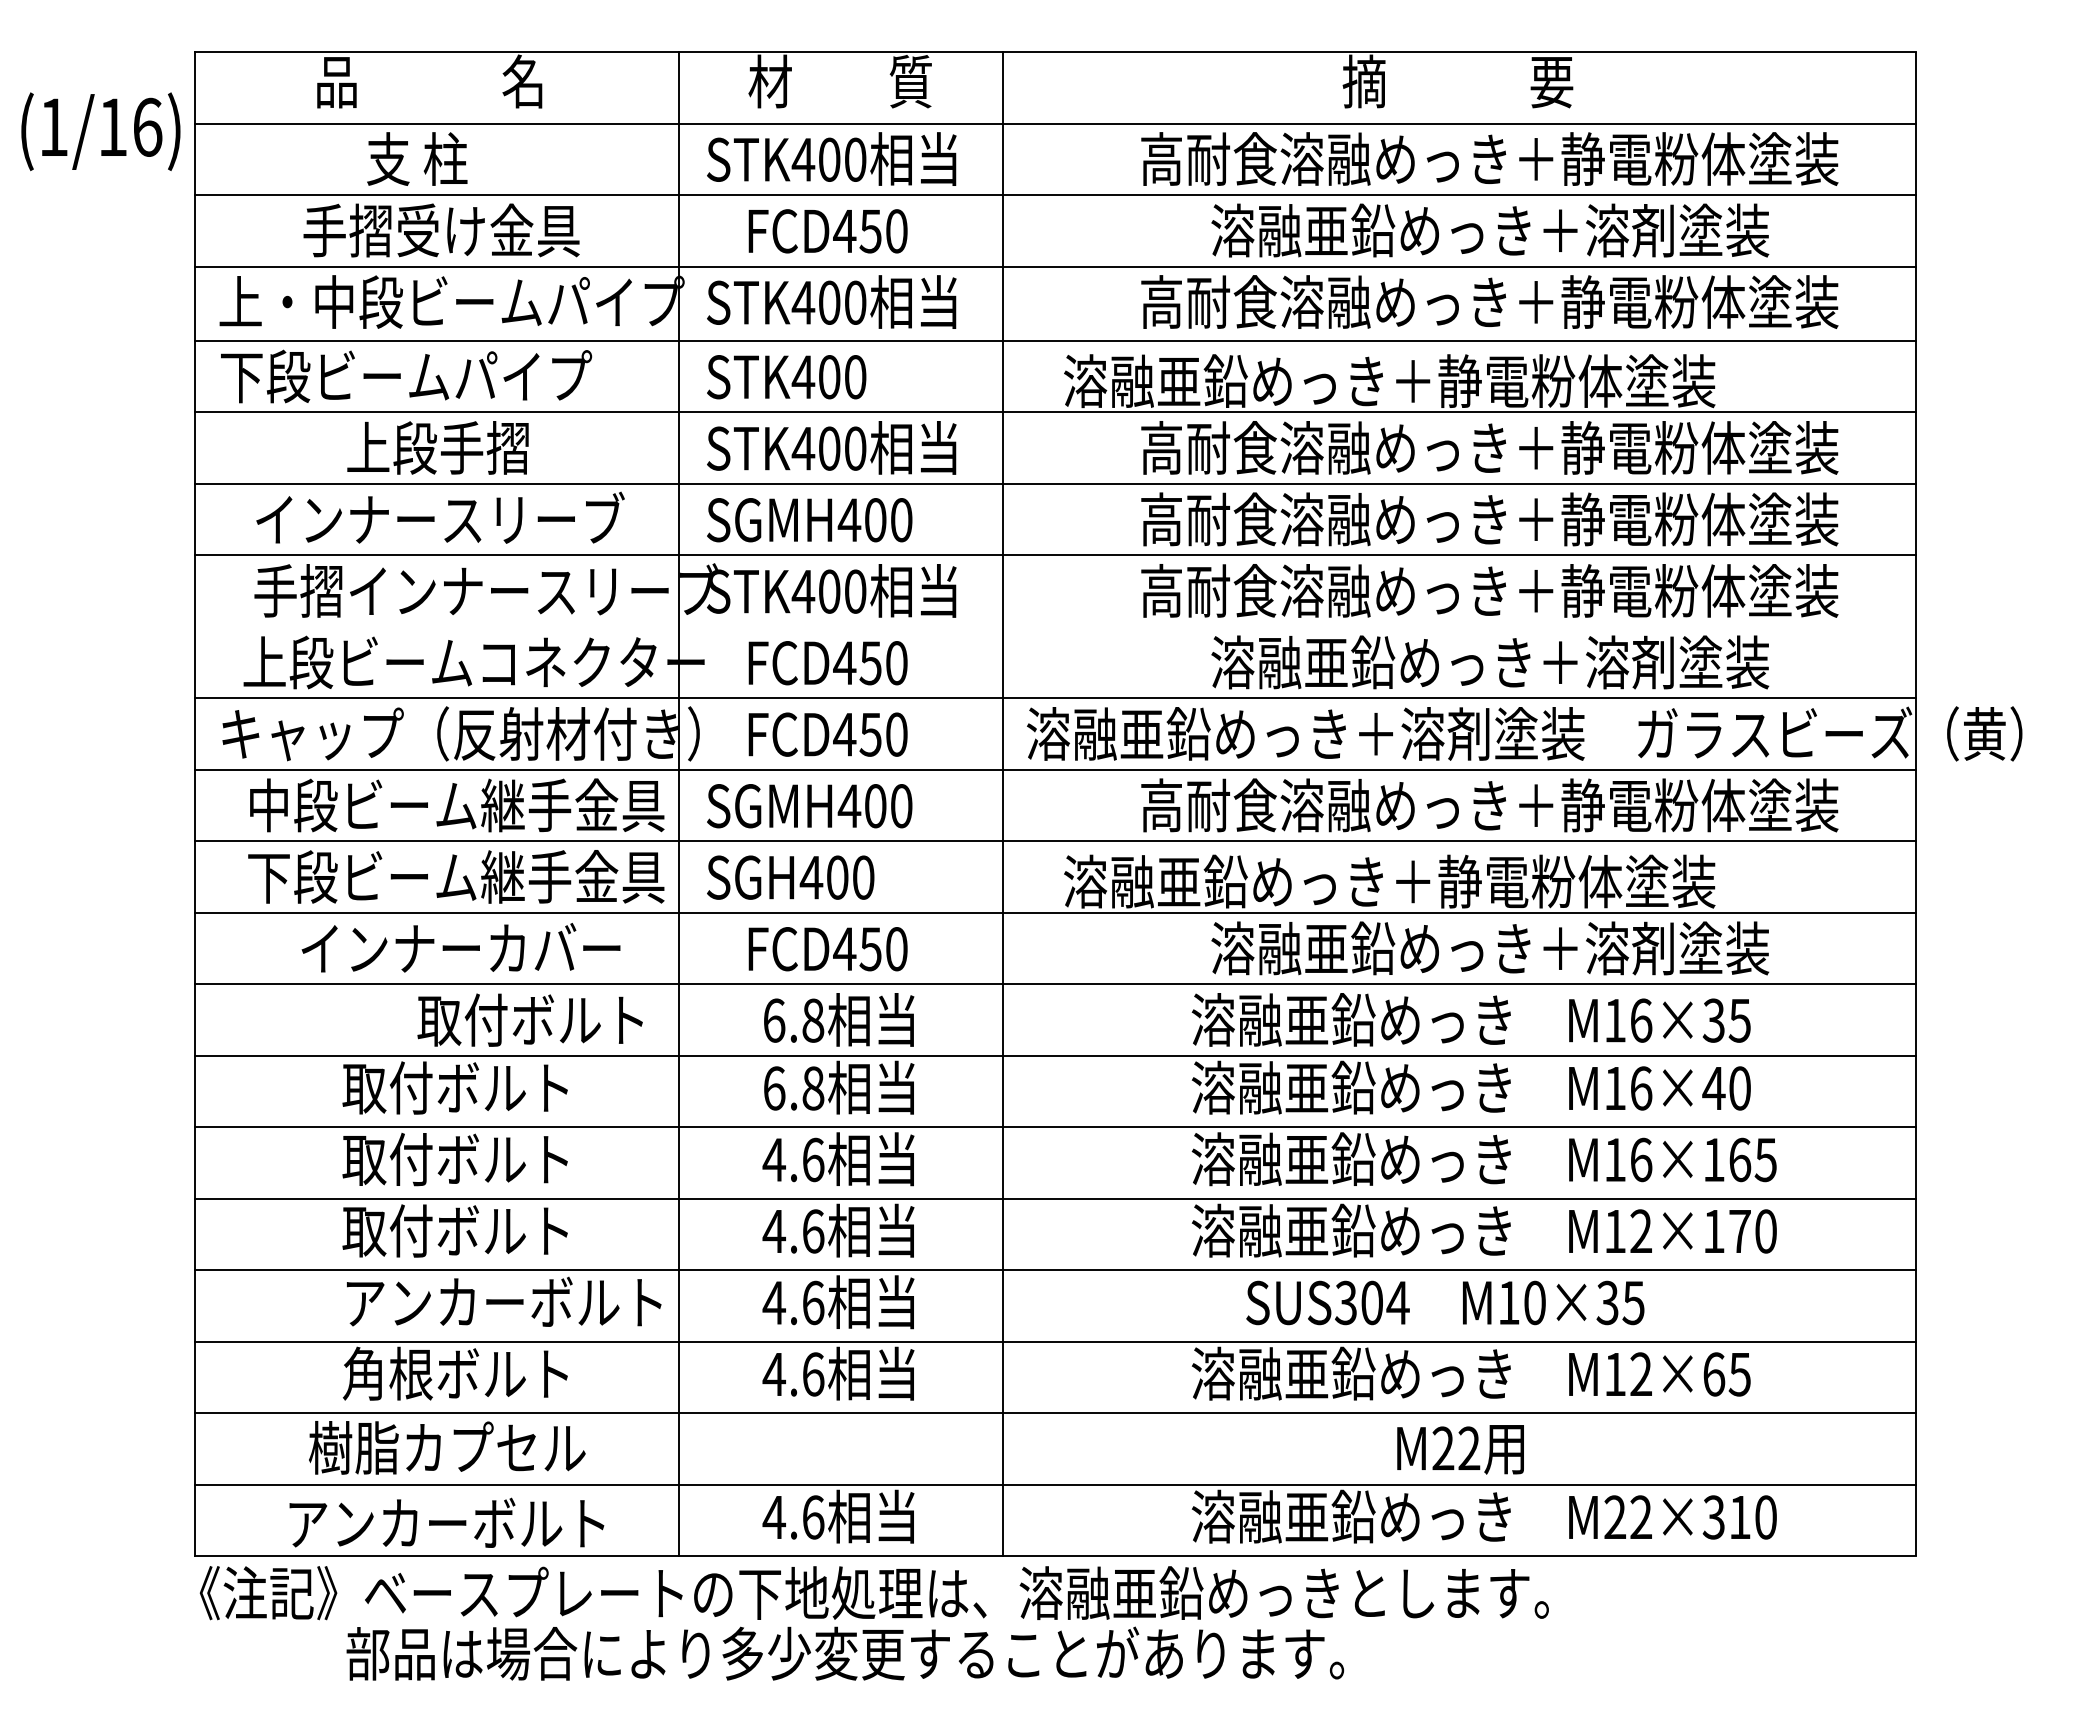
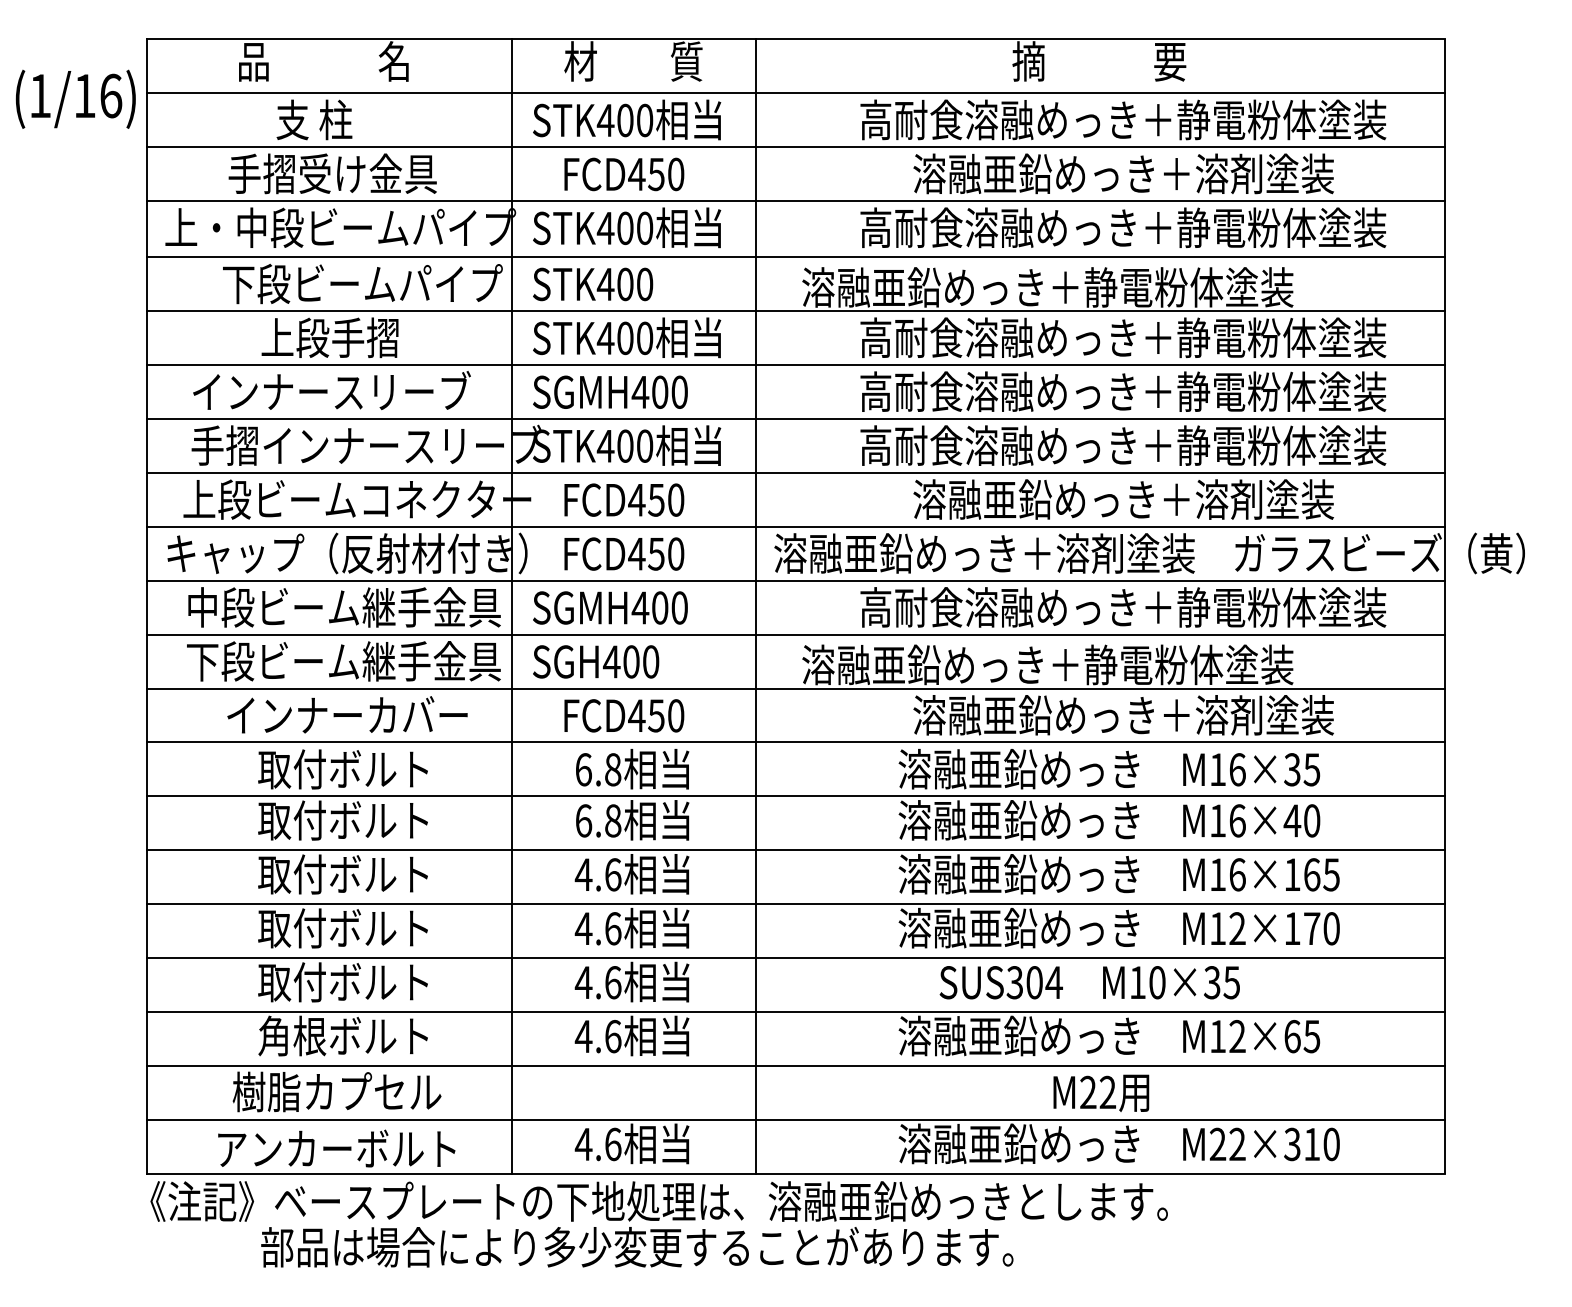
text: (406, 376) -> (362, 283), moved
line: (1055, 626) -> (795, 472), added
text: (529, 1019) -> (342, 768), moved
text: (501, 1302) -> (377, 982), アンカーボルト -> 取付ボルト

